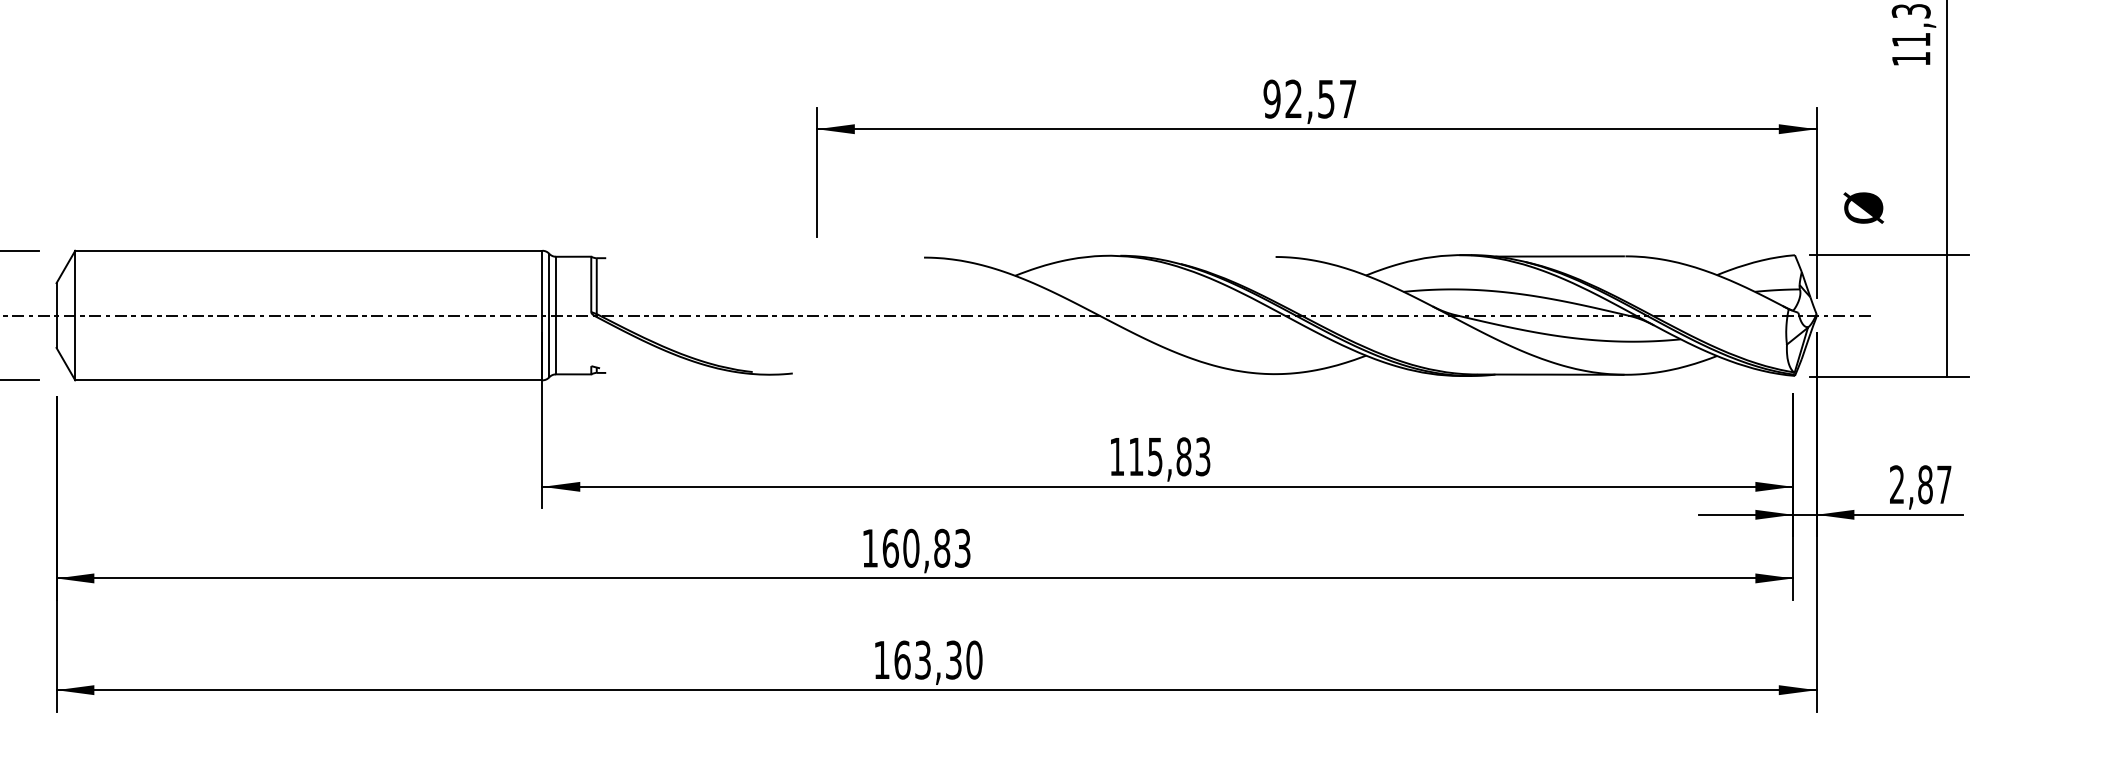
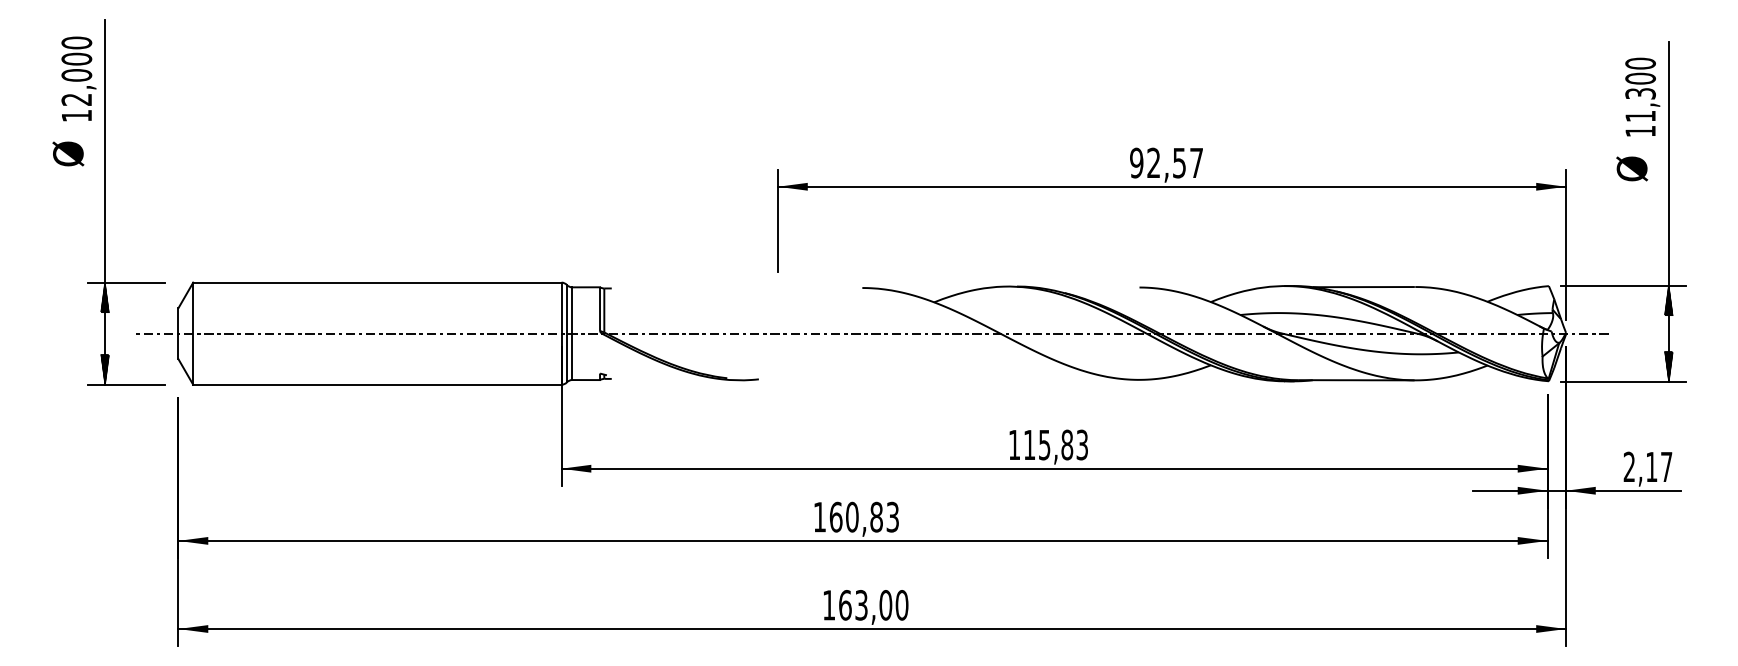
text: (1864, 207) -> (1632, 168), moved
hatch: (1946, 273) -> (1668, 300), added
hatch: (1946, 357) -> (1668, 366), added
text: (1925, 484) -> (1651, 466), 2,87 -> 2,17
text: (953, 660) -> (885, 605), 163,30 -> 163,00

